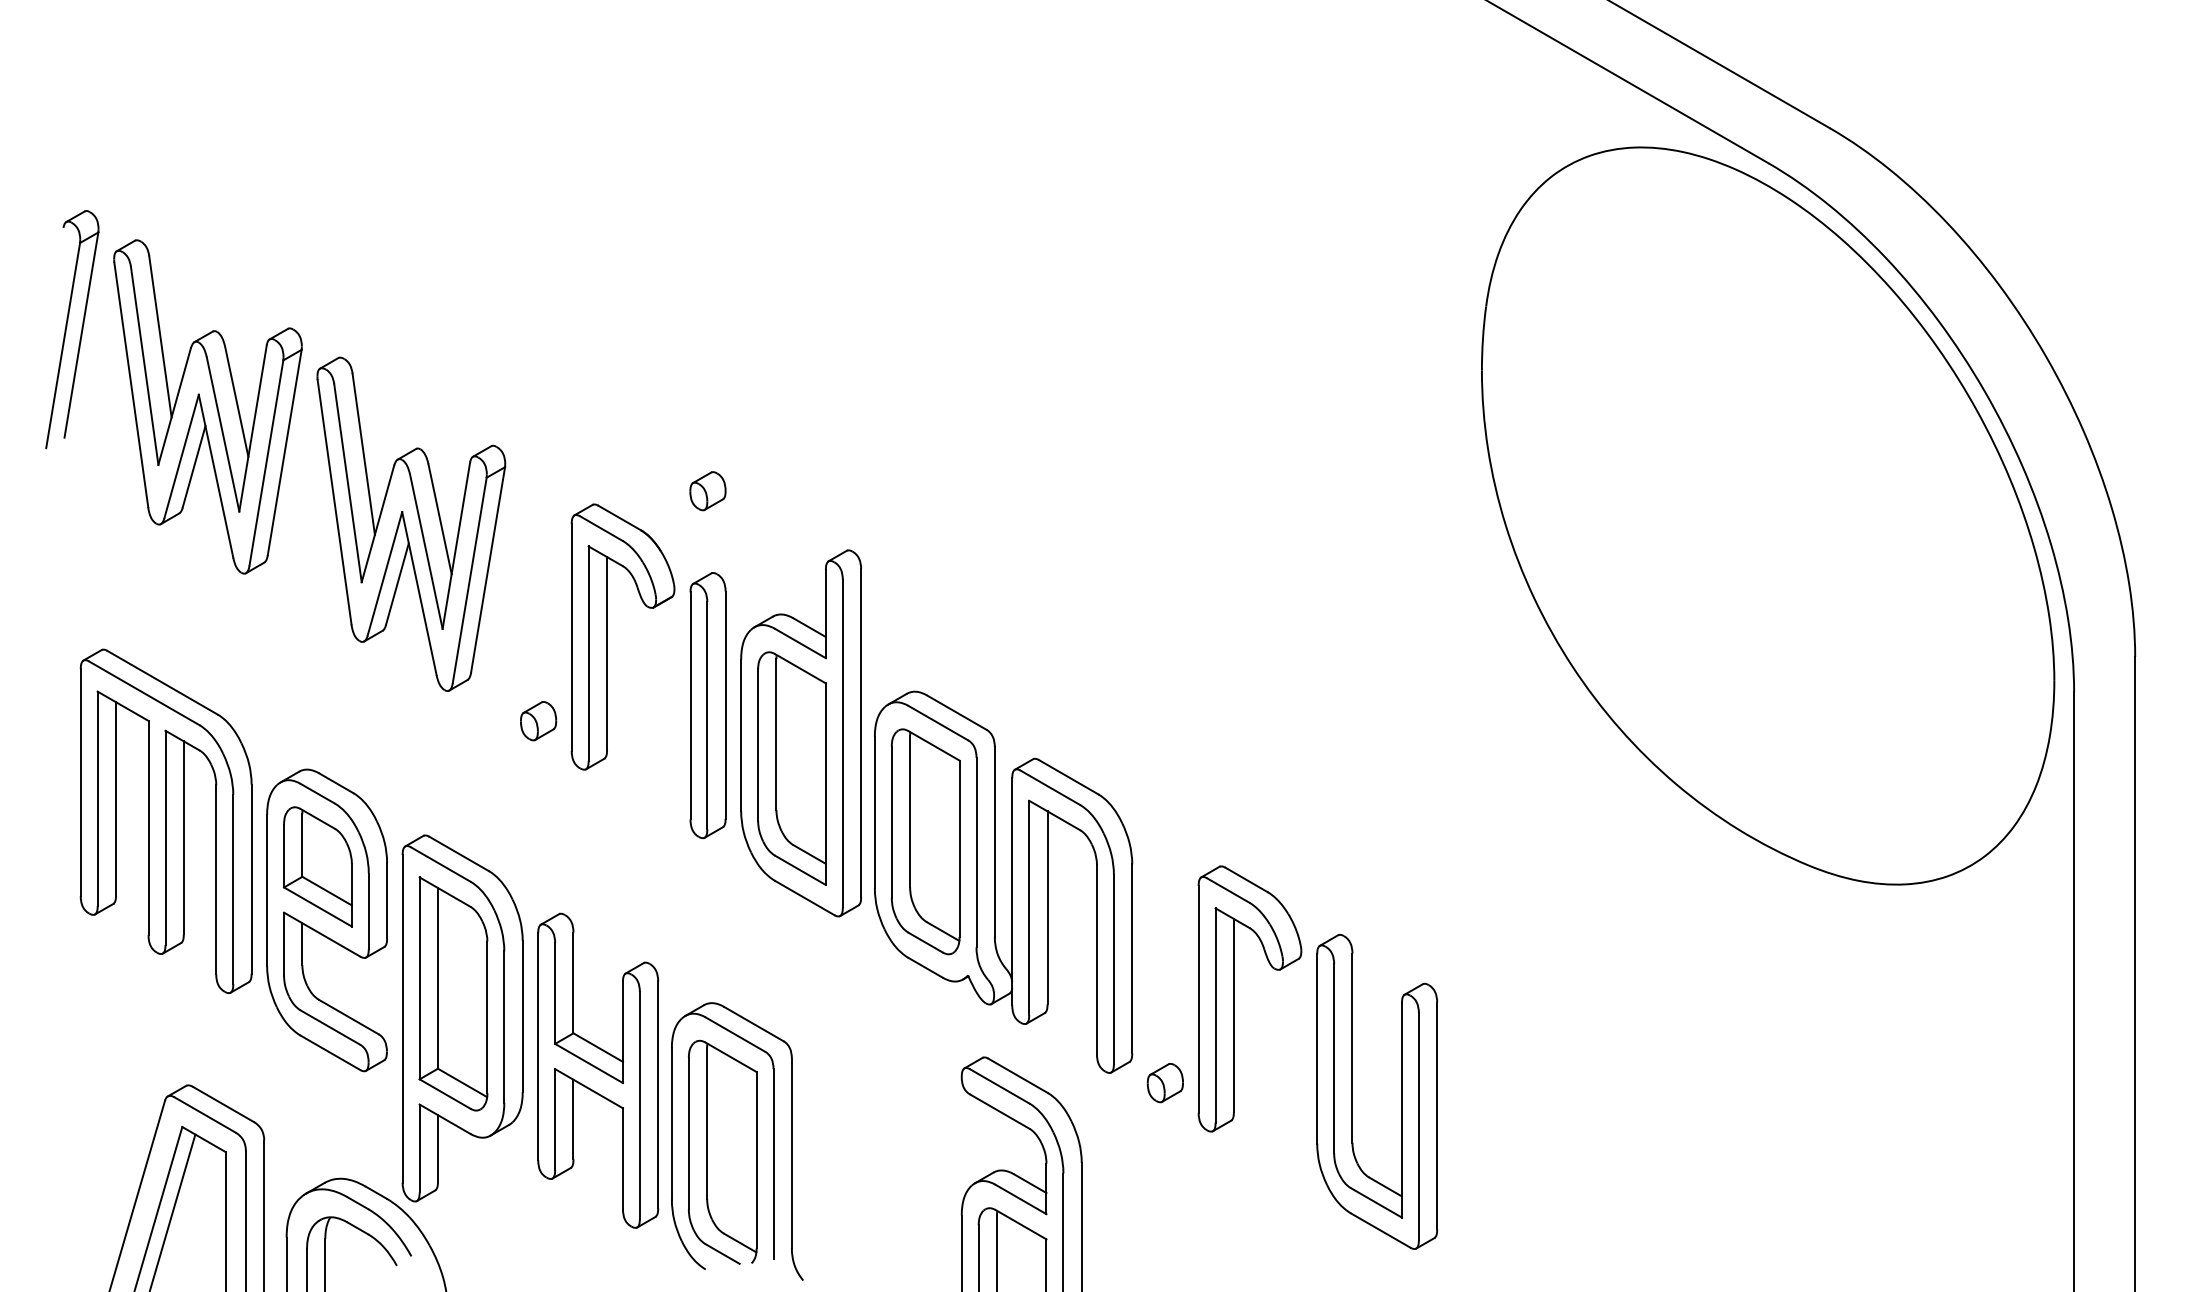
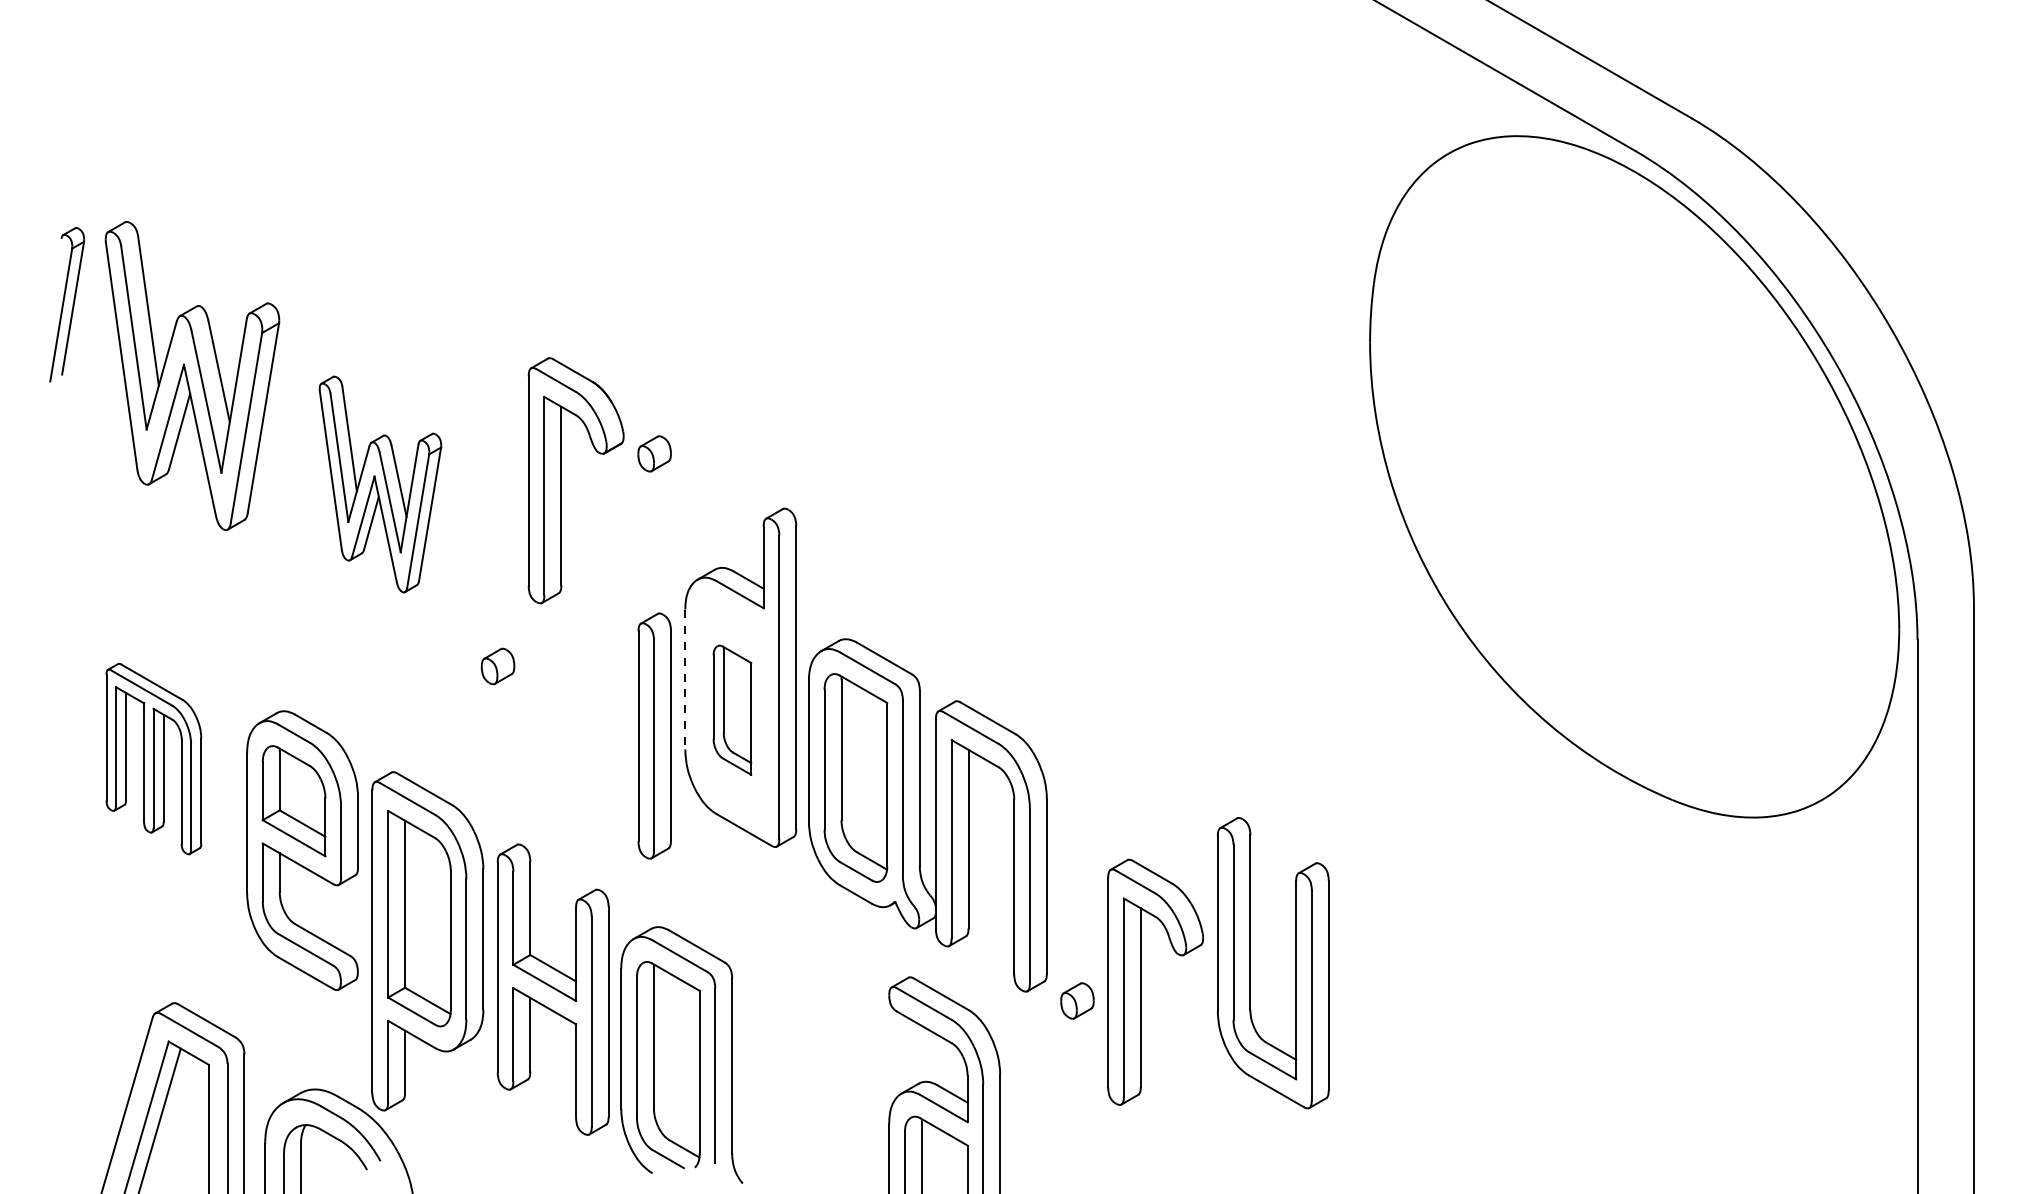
part: (72, 329) -> (67, 304), size x0.7
part: (411, 524) -> (380, 484), size x0.7
part: (607, 636) -> (561, 480), moved
part: (707, 704) -> (654, 735), moved
line: (741, 735) -> (685, 679), solid -> dashed
part: (792, 767) -> (732, 709), size x0.6
part: (165, 820) -> (153, 758), size x0.6
part: (1234, 998) -> (1141, 981), moved
part: (1401, 1092) -> (1295, 963), moved

